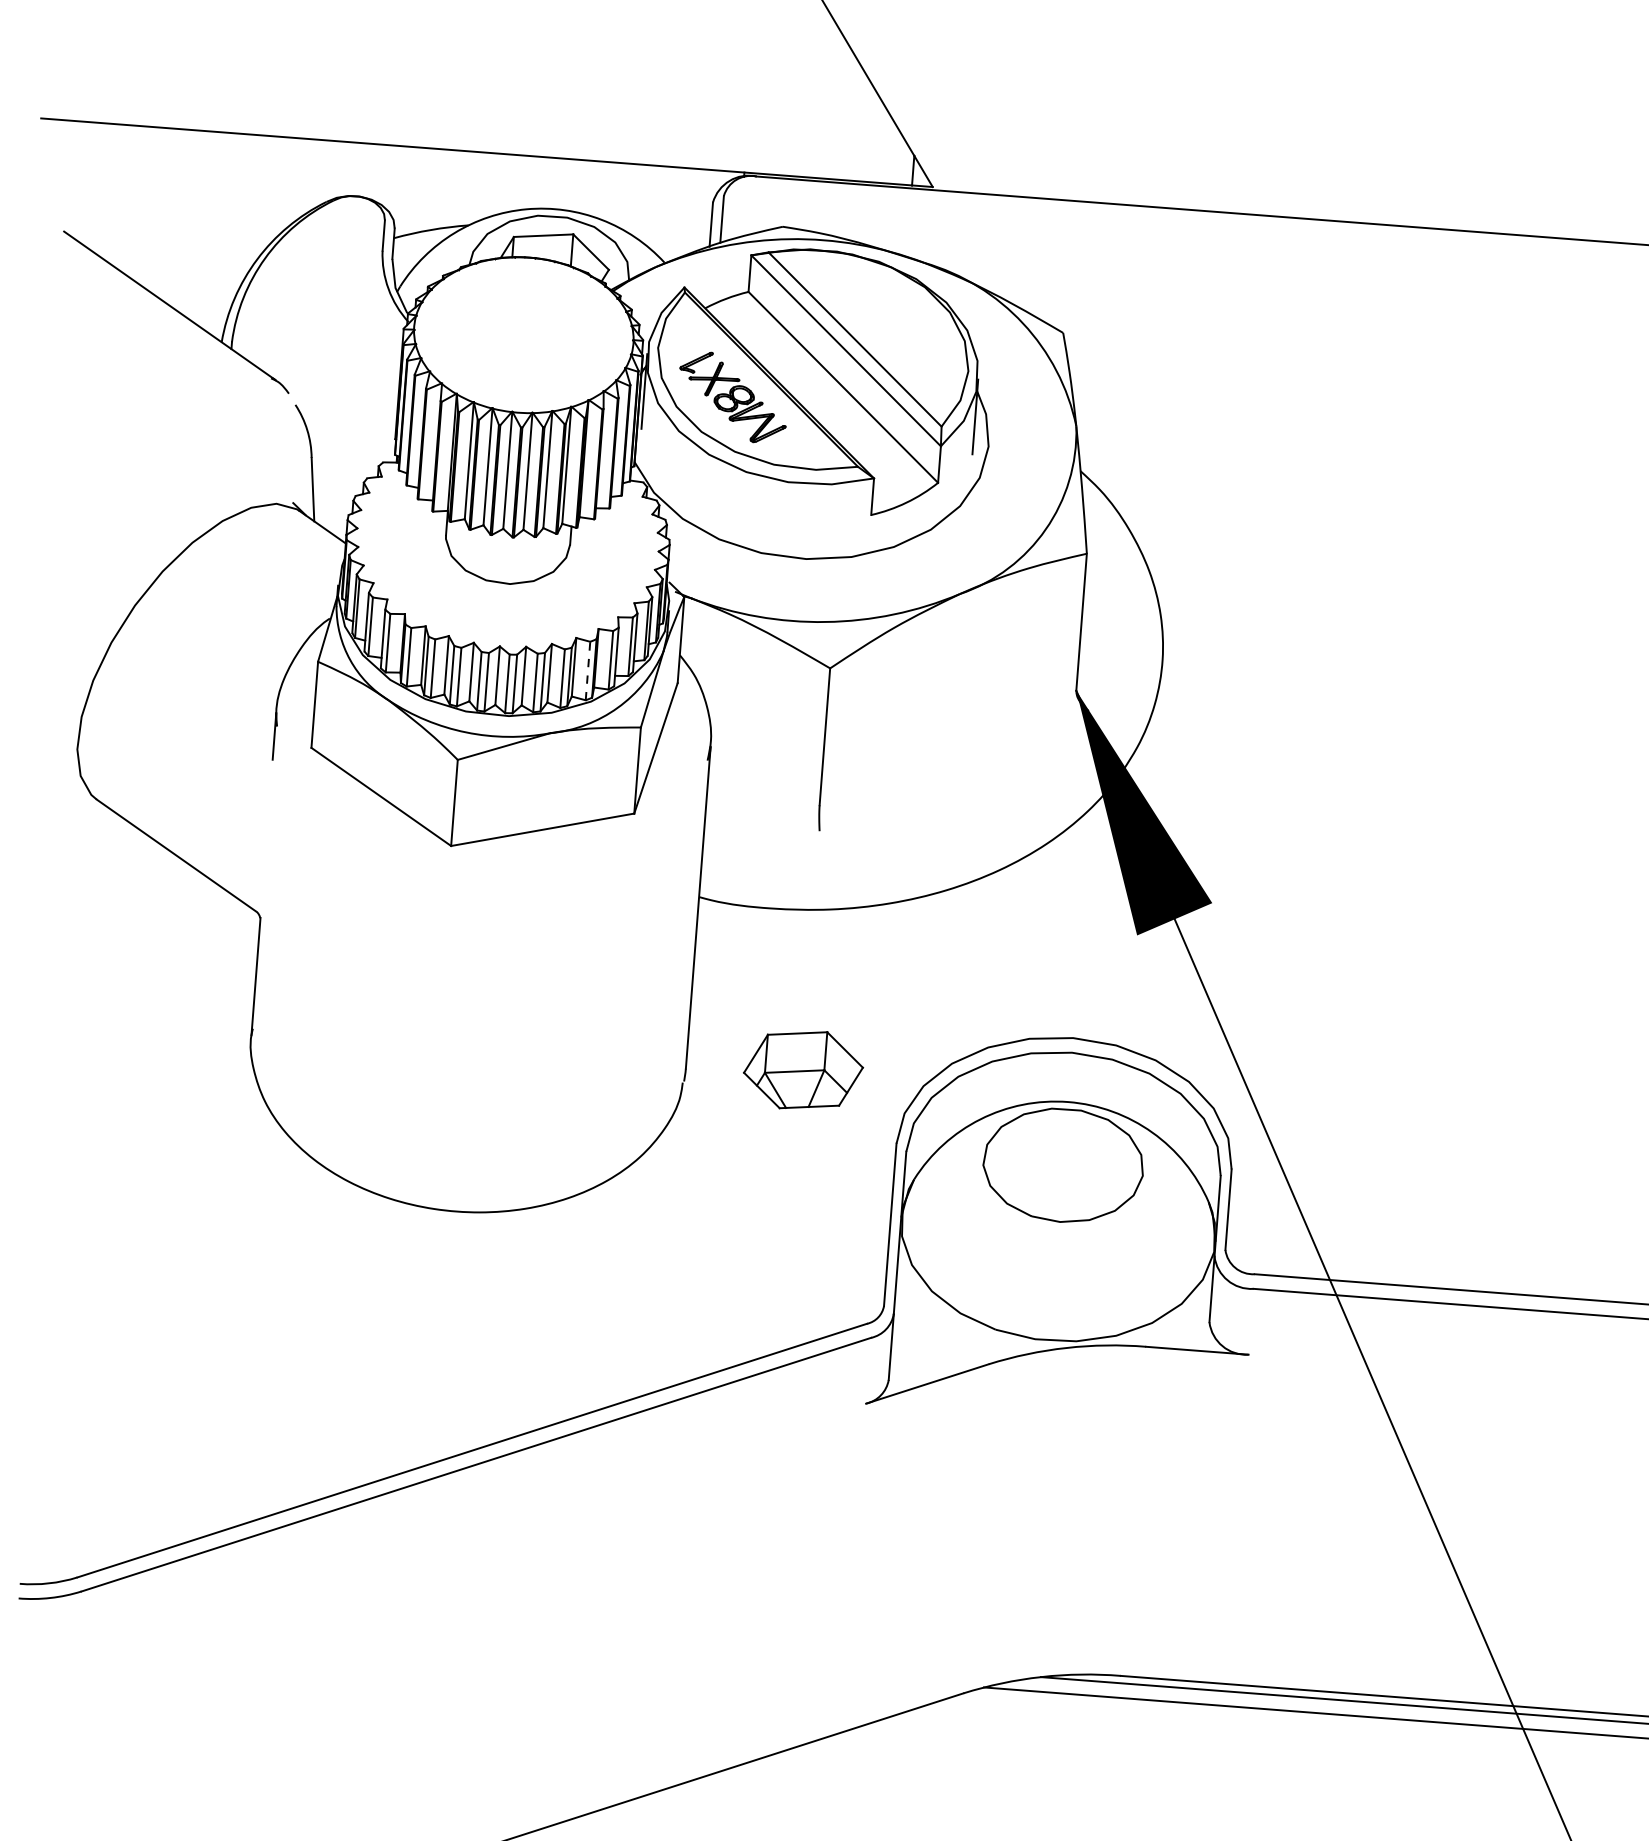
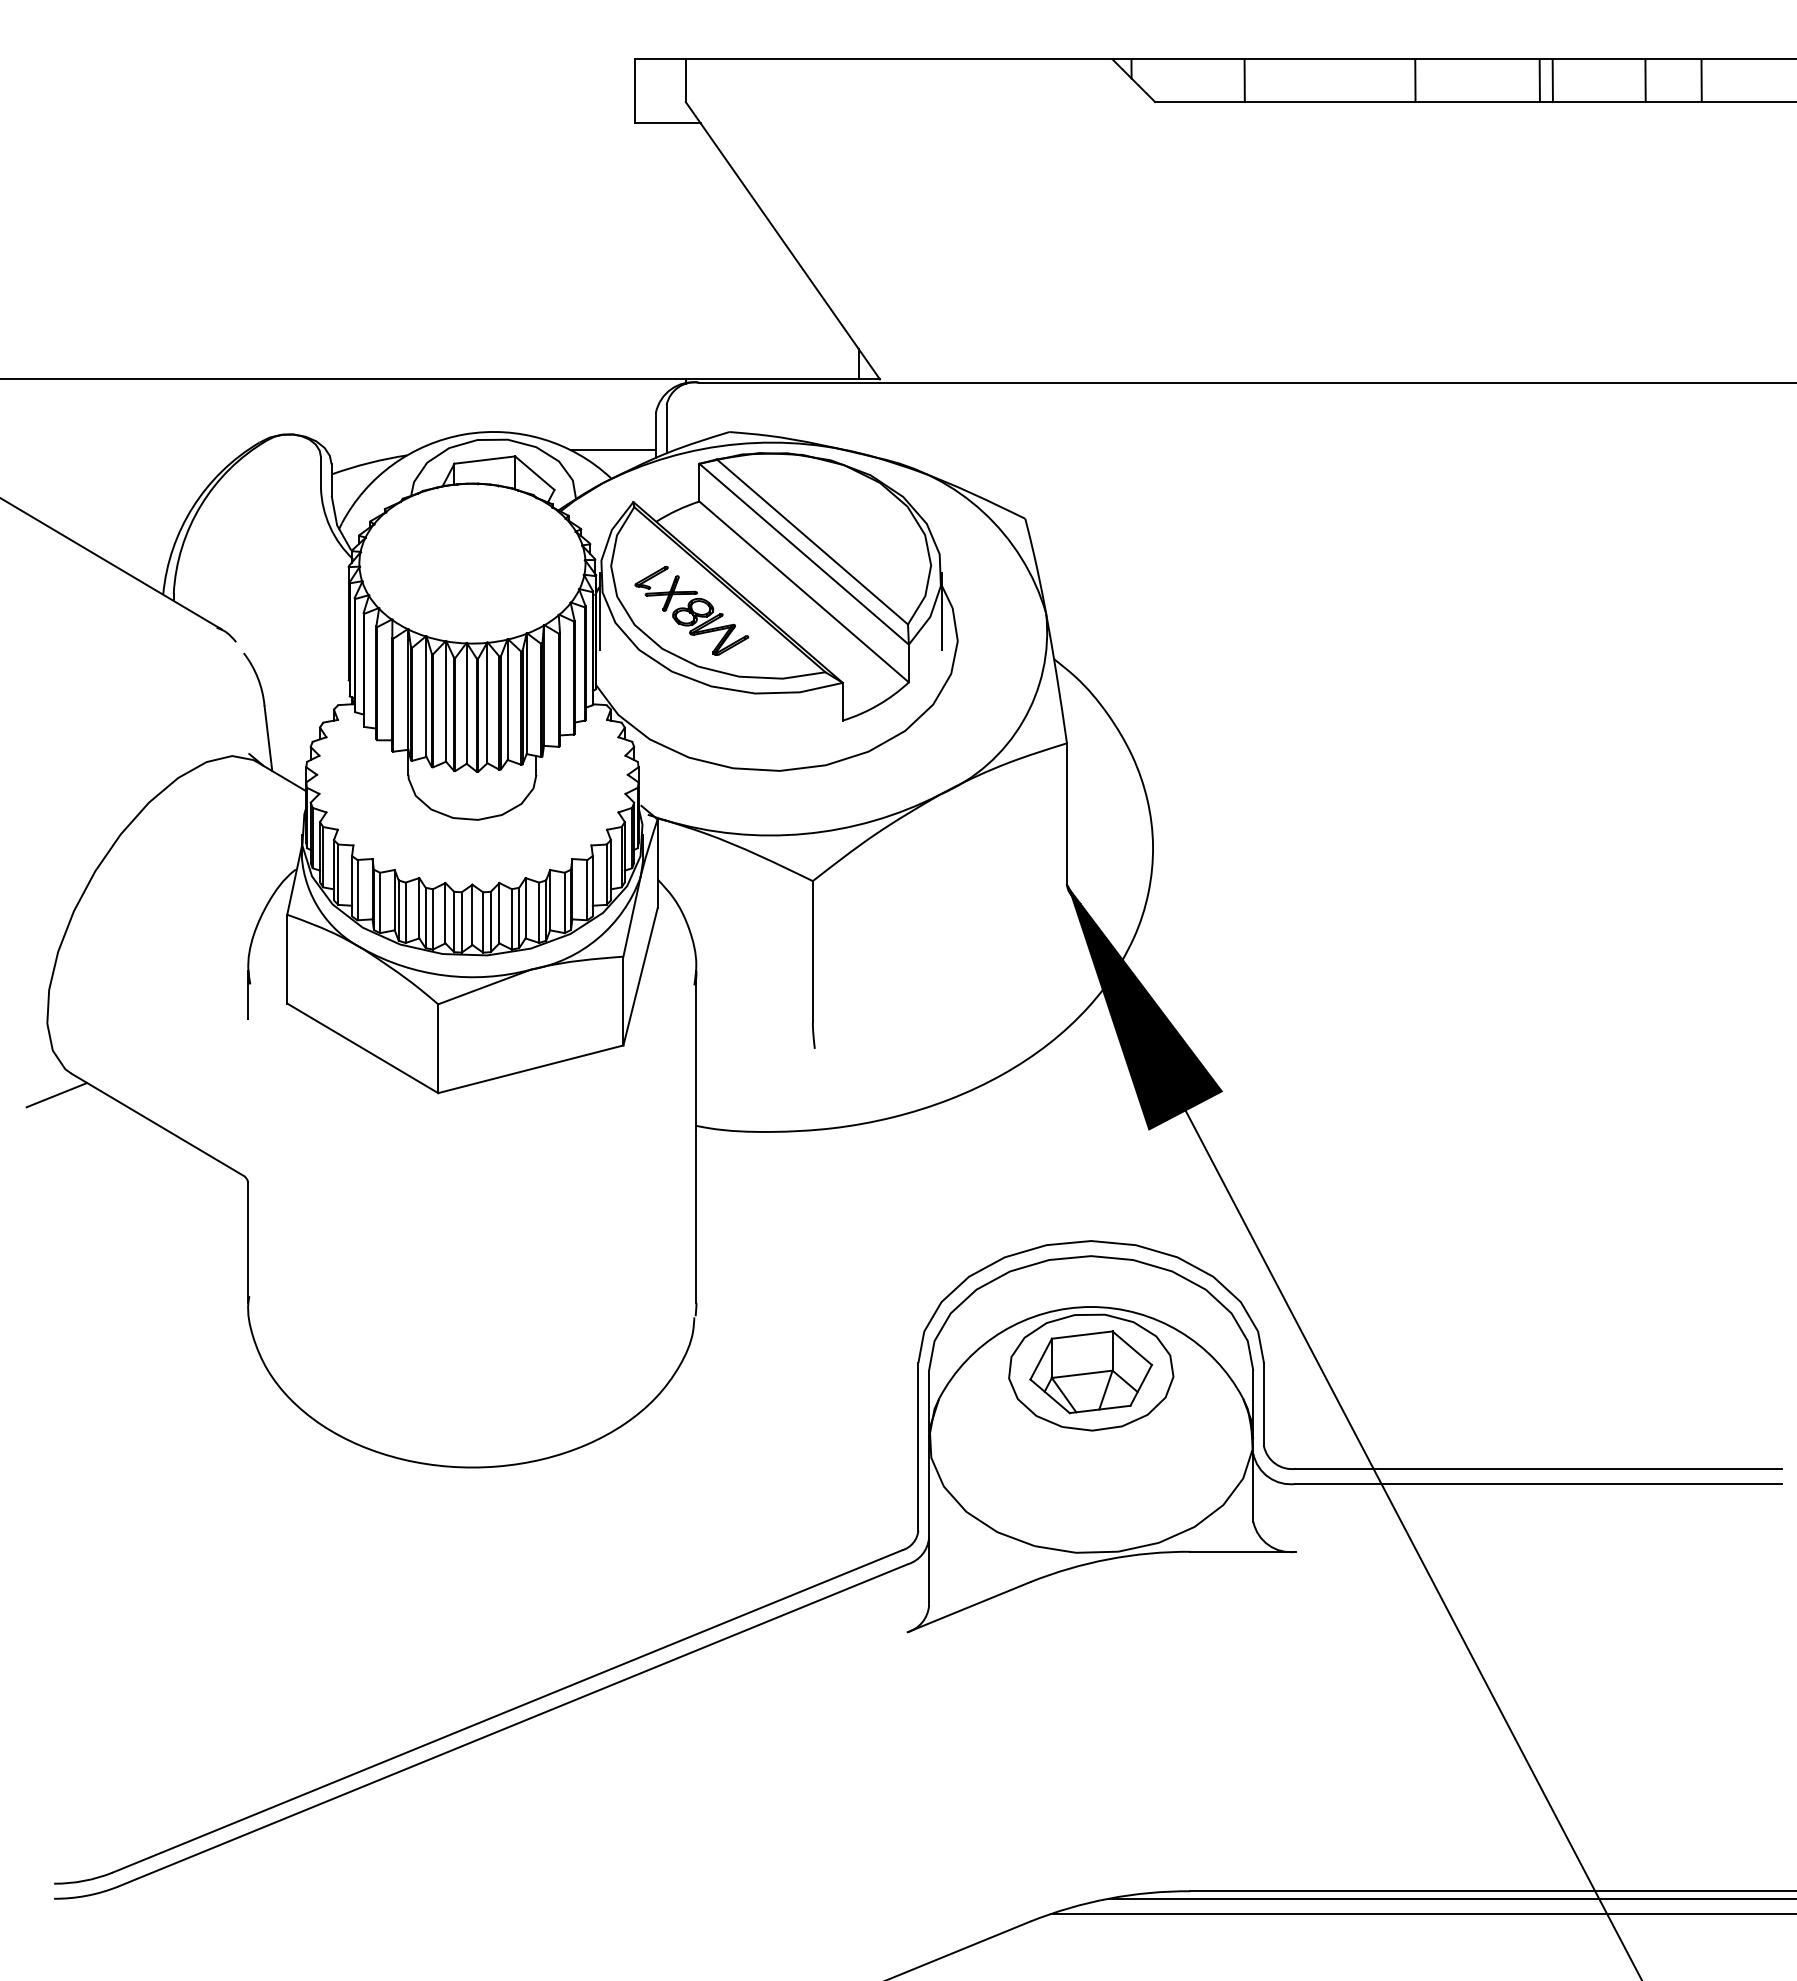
line: (669, 236) -> (613, 450), added
line: (587, 670) -> (564, 902), dashed -> solid
line: (80, 819) -> (56, 1095), added
part: (802, 1070) -> (1090, 1372), moved

